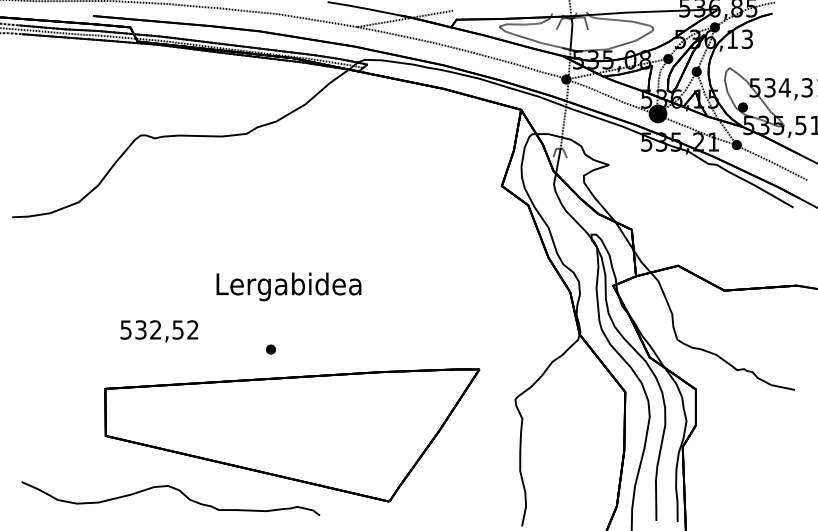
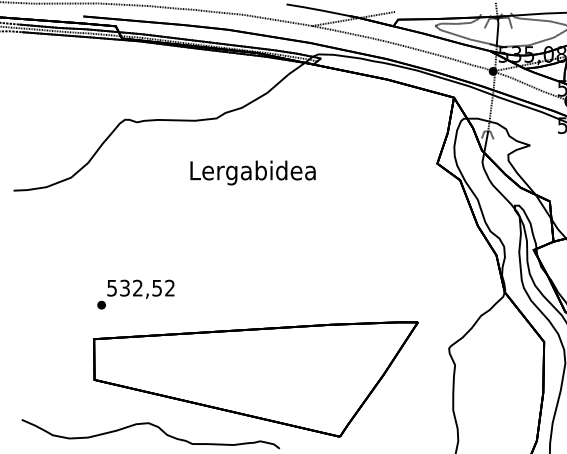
text: (288, 286) -> (252, 172), moved
part: (270, 349) -> (101, 305), moved

